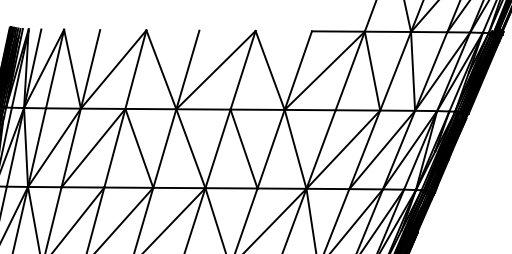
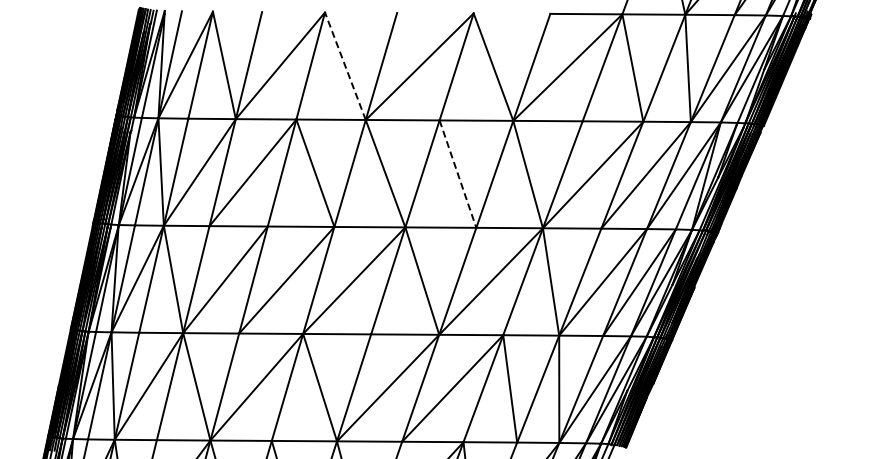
line: (161, 69) -> (345, 65), solid -> dashed
line: (243, 149) -> (457, 174), solid -> dashed

